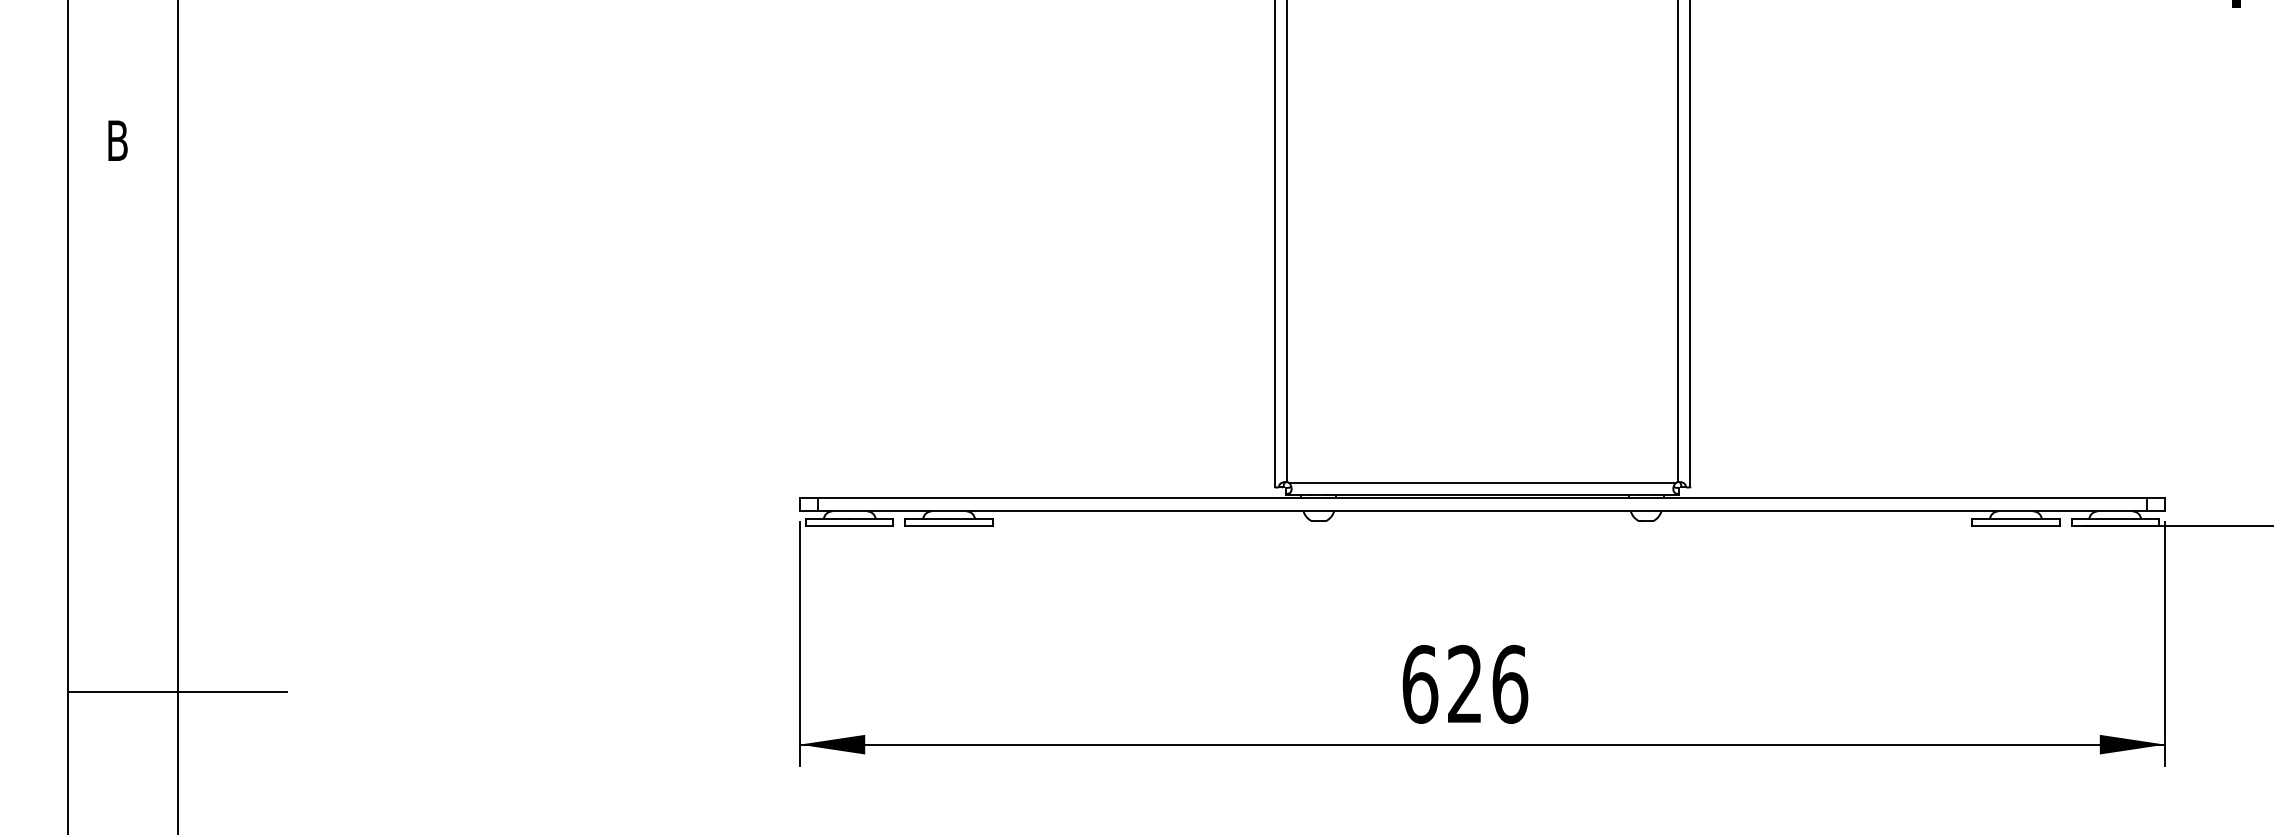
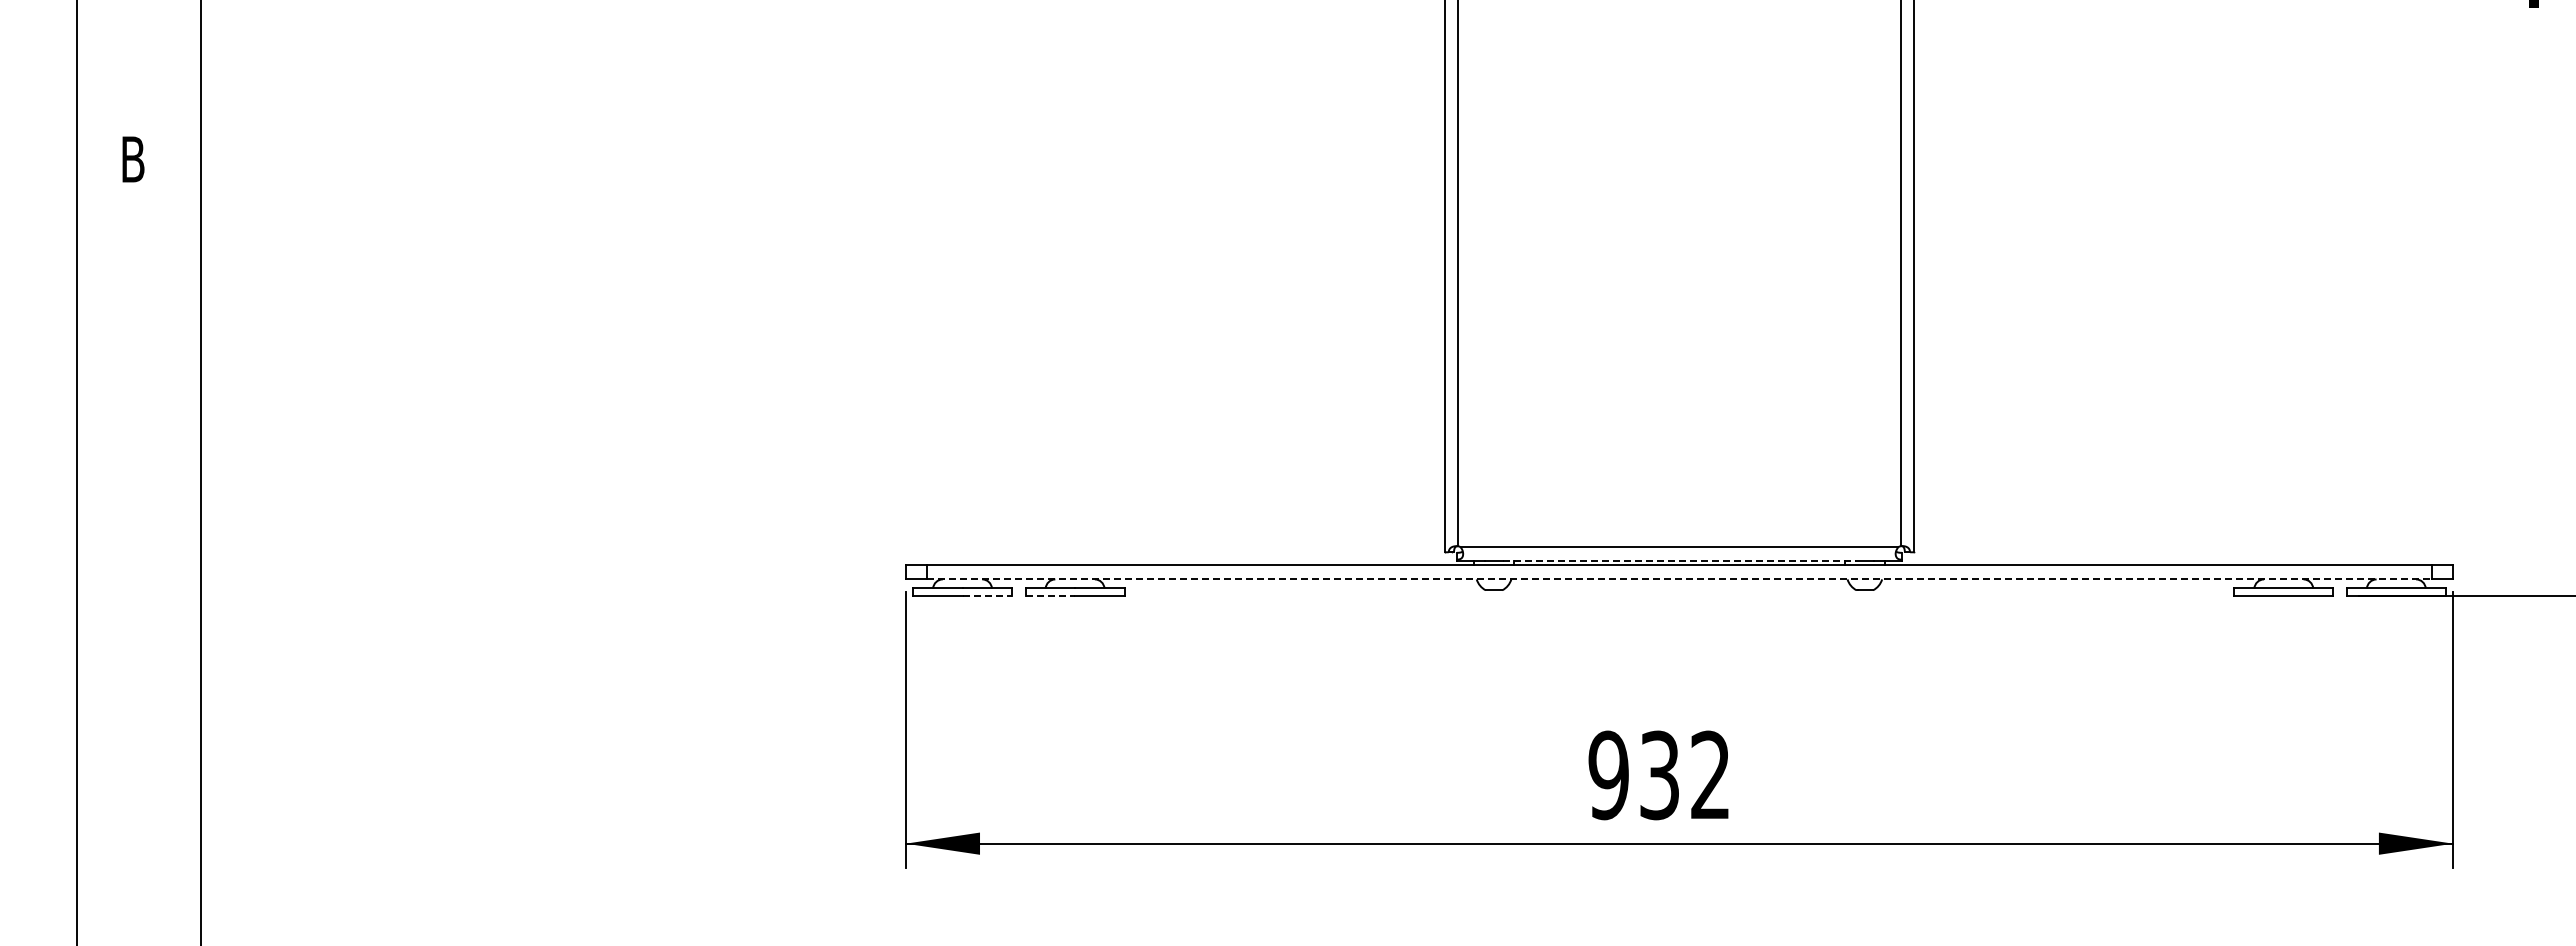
line: (1482, 494) -> (1679, 560), solid -> dashed
line: (1482, 511) -> (1679, 579), solid -> dashed
line: (871, 526) -> (987, 596), solid -> dashed
line: (927, 526) -> (1050, 596), solid -> dashed
text: (1464, 684) -> (1659, 775), 626 -> 932
line: (177, 691) -> (200, 783), removed

